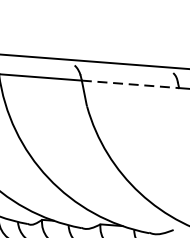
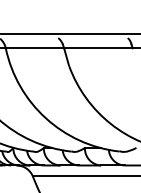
line: (130, 84) -> (98, 48), dashed -> solid

